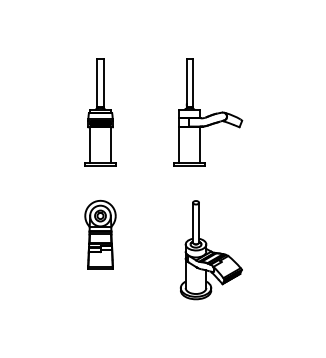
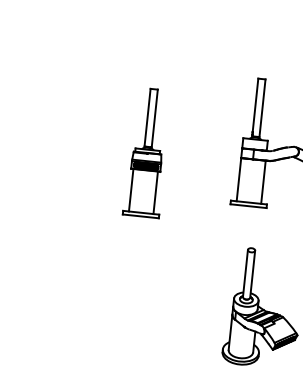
part: (100, 112) -> (147, 152), moved
part: (100, 234) -> (134, 275), removed

